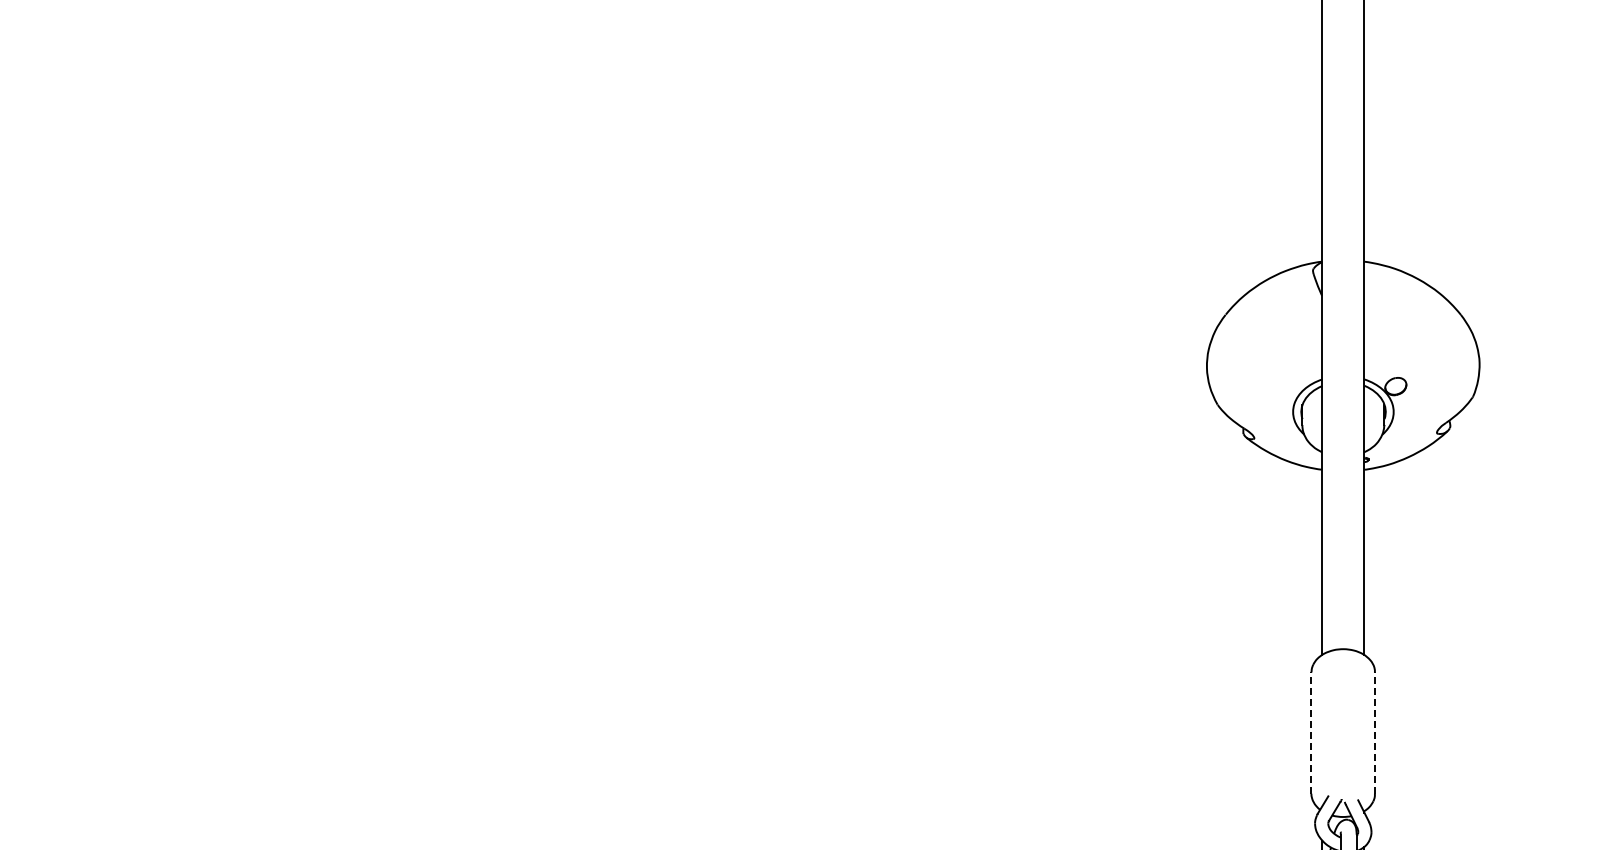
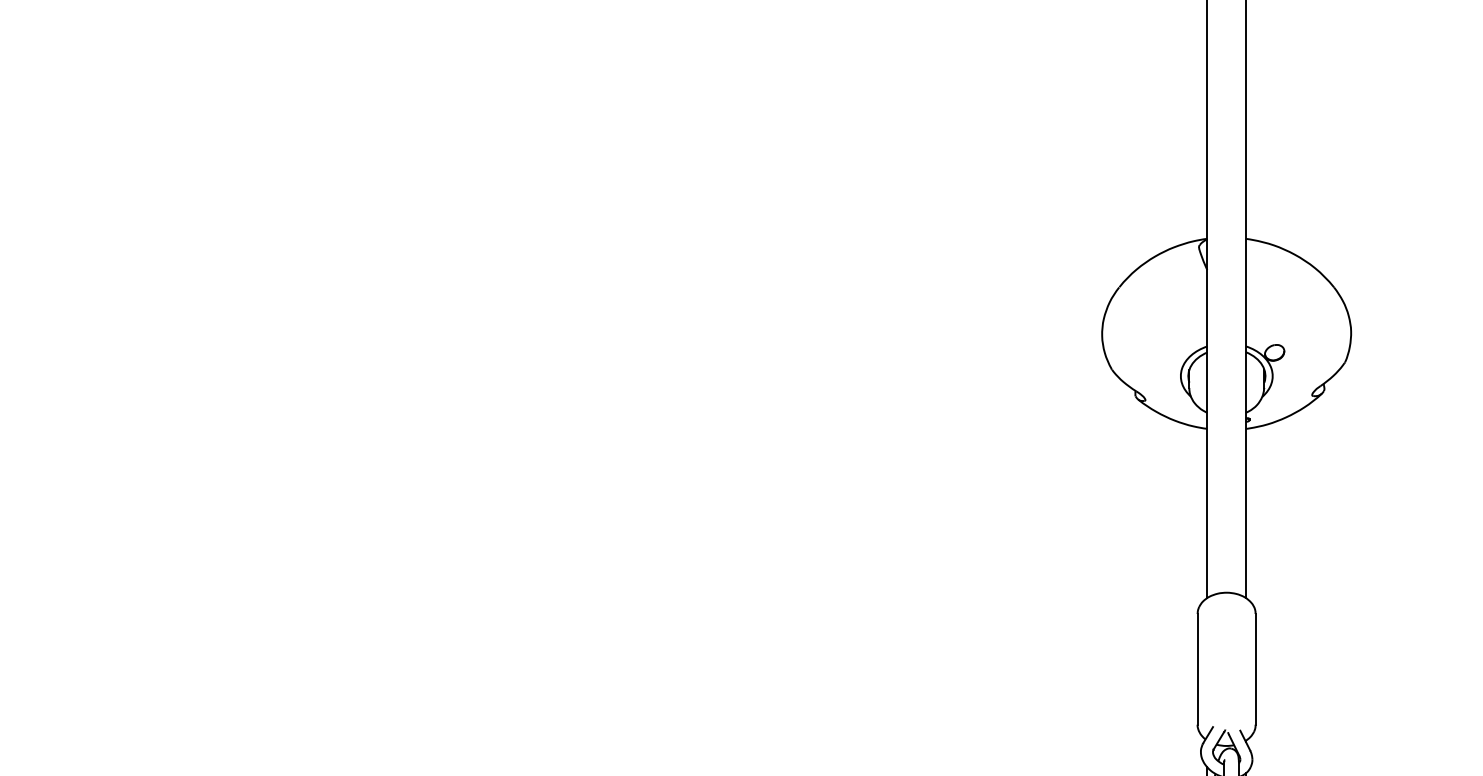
line: (1311, 733) -> (1197, 669), dashed -> solid
line: (1374, 733) -> (1255, 669), dashed -> solid

